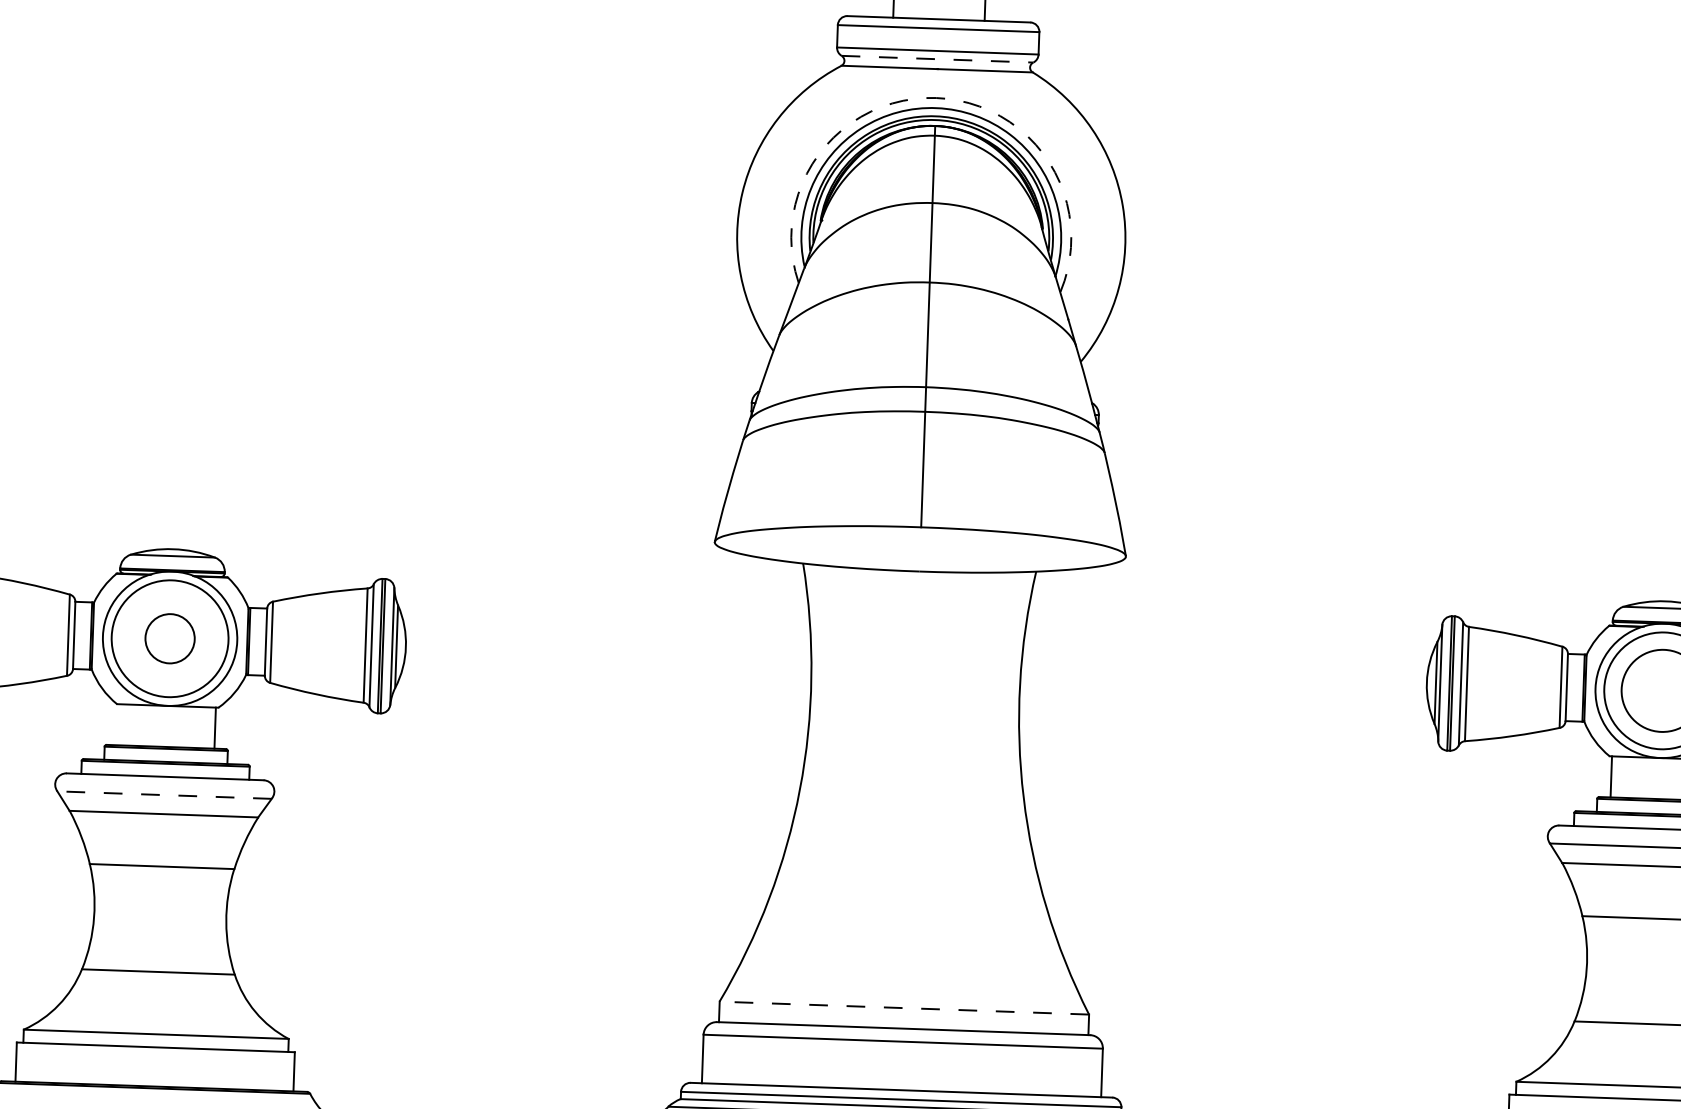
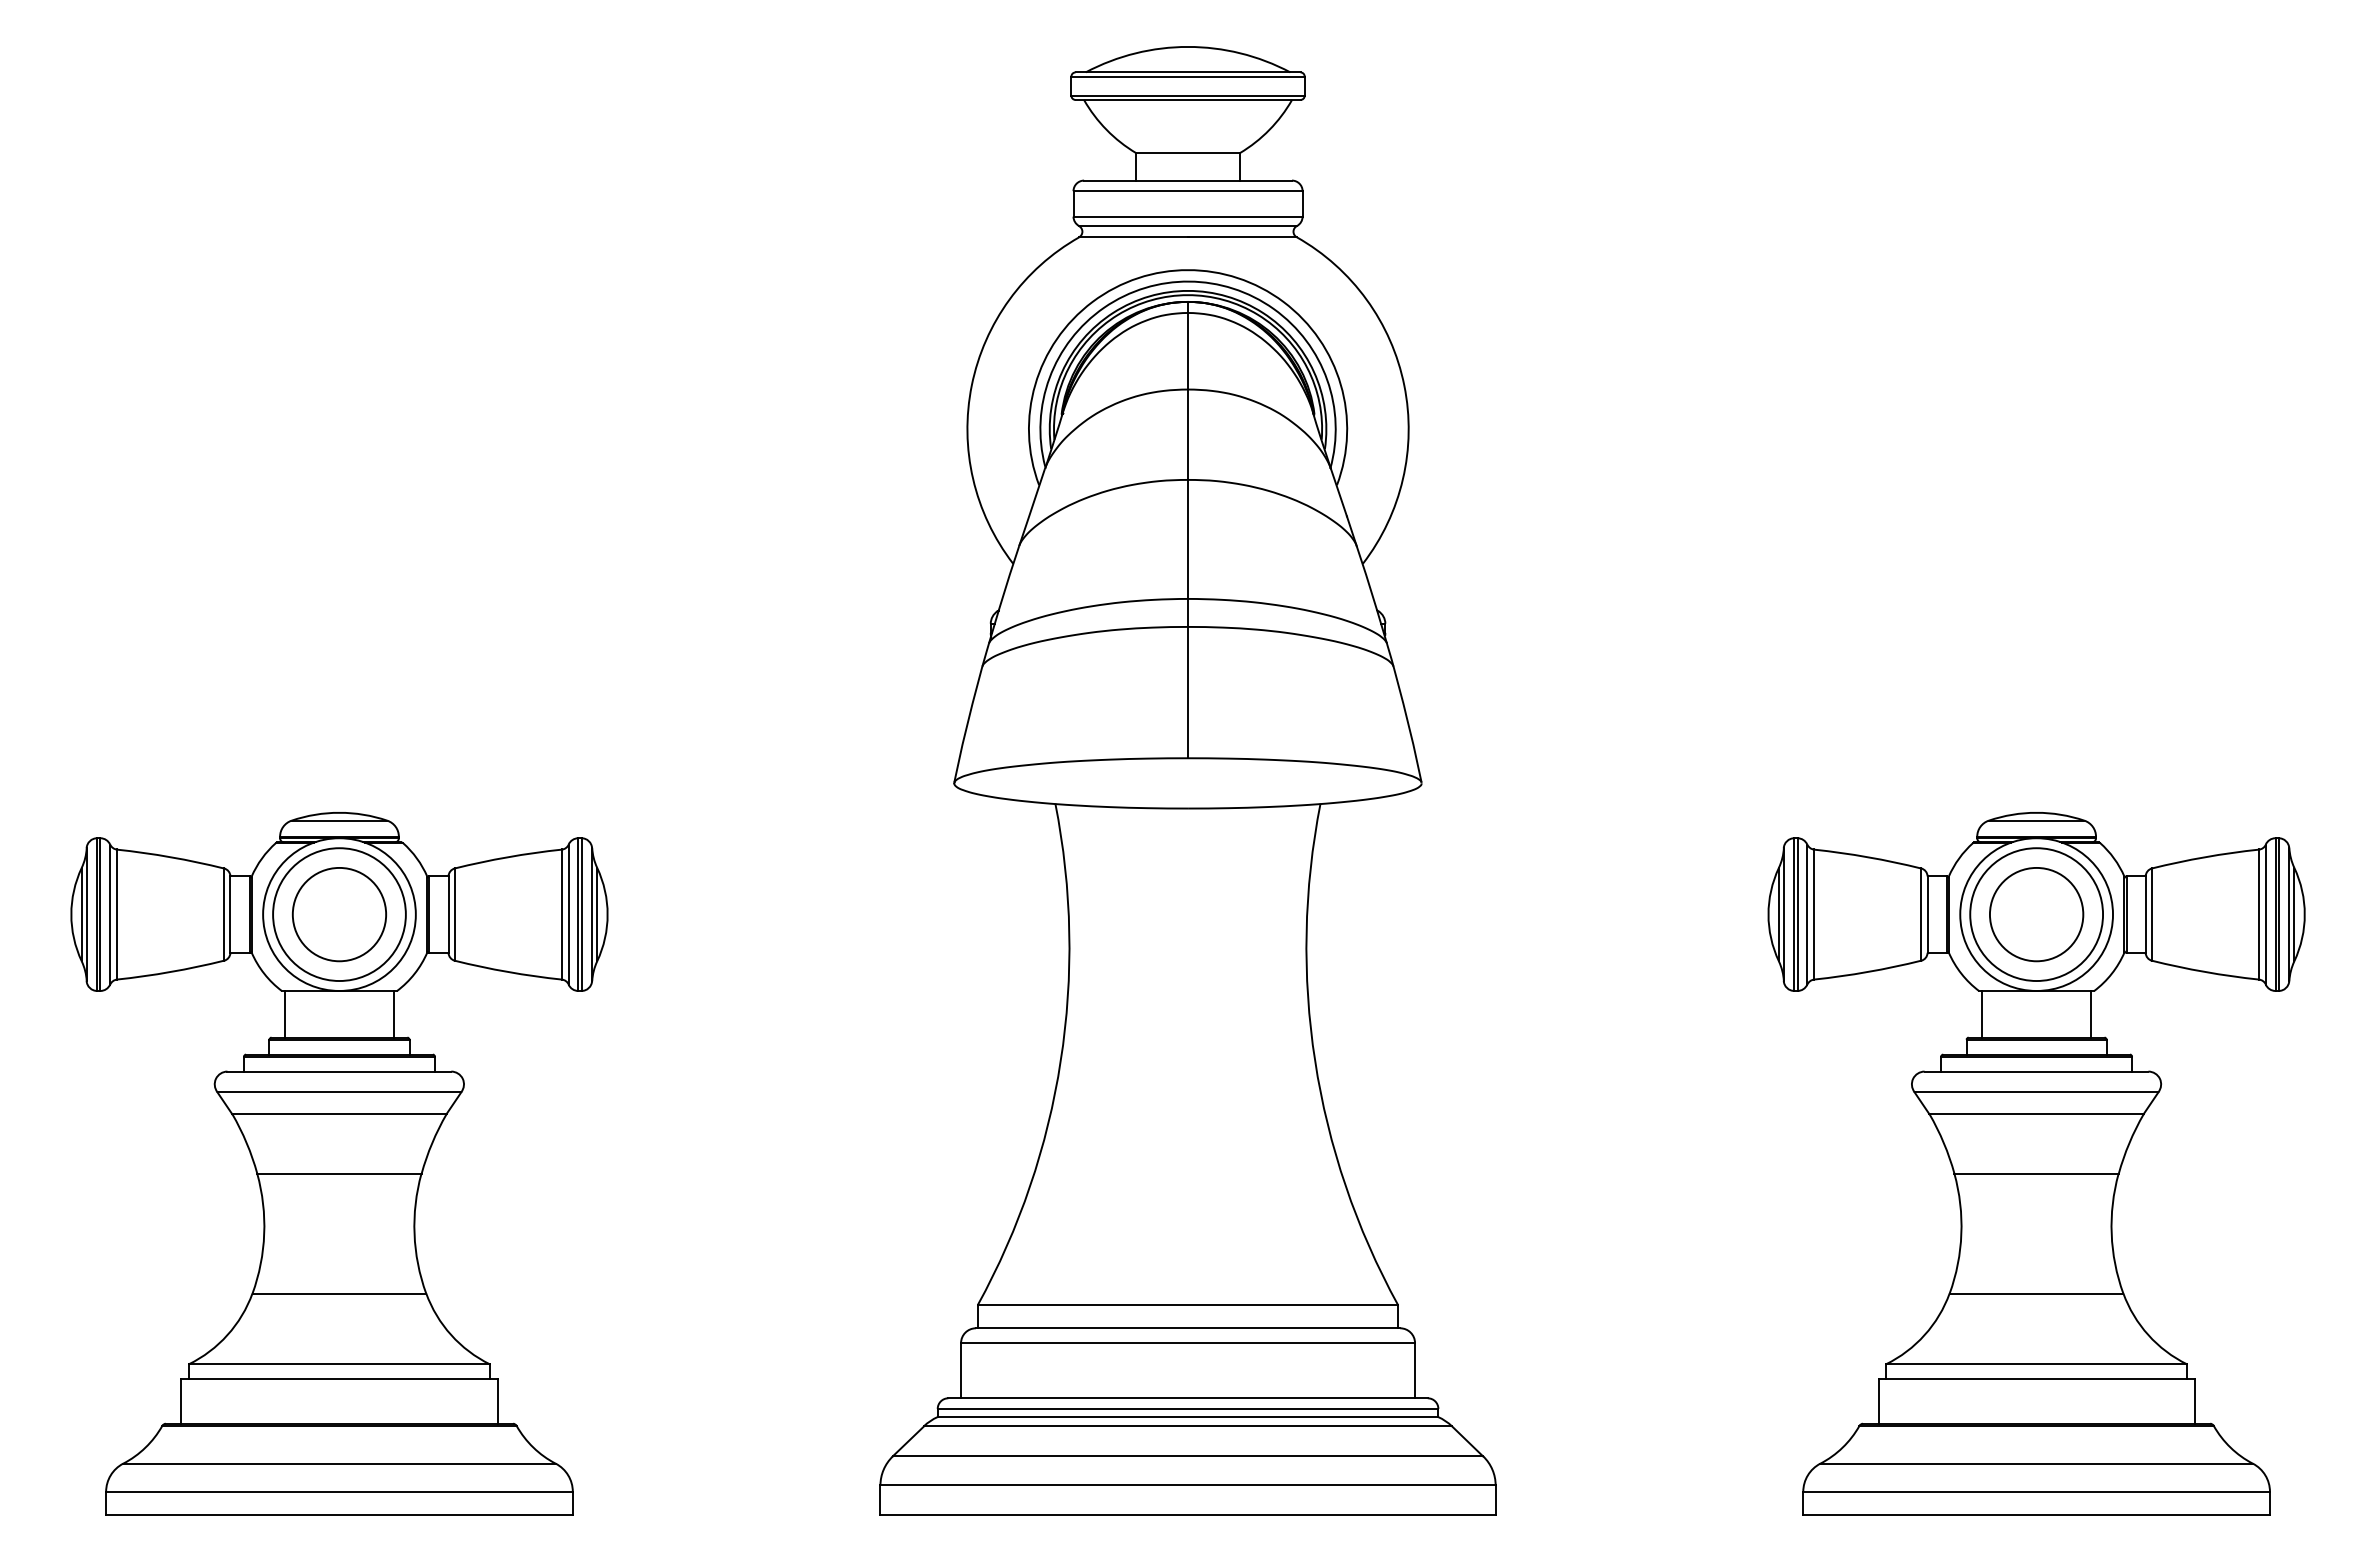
line: (937, 58) -> (1187, 225), dashed -> solid
arc: (936, 98) -> (1188, 270), dashed -> solid
circle: (170, 638) -> (339, 914), size x1.67
line: (118, 724) -> (284, 1013), added
line: (164, 795) -> (339, 1092), dashed -> solid
line: (903, 1007) -> (1187, 1304), dashed -> solid

